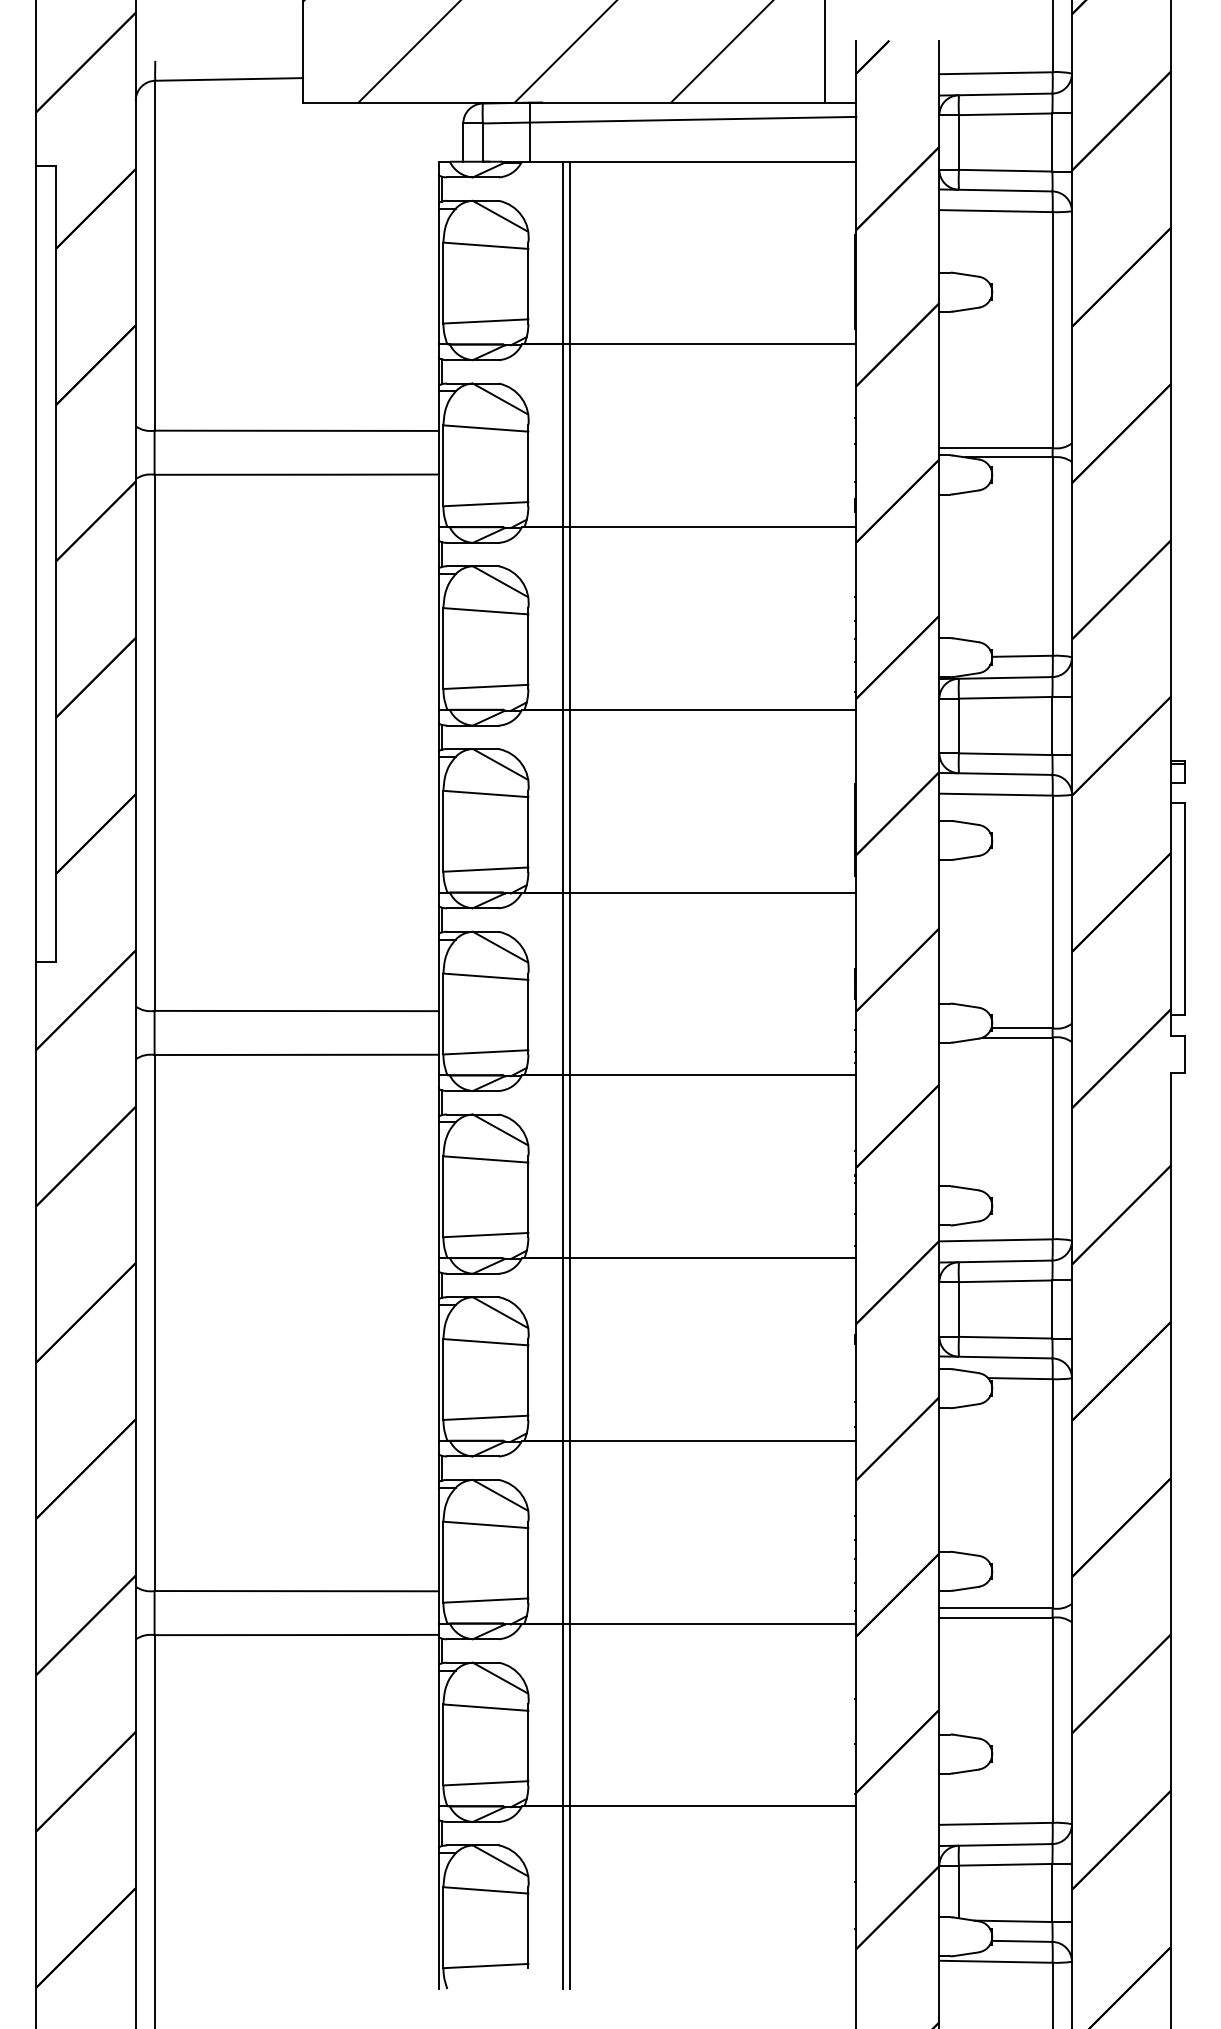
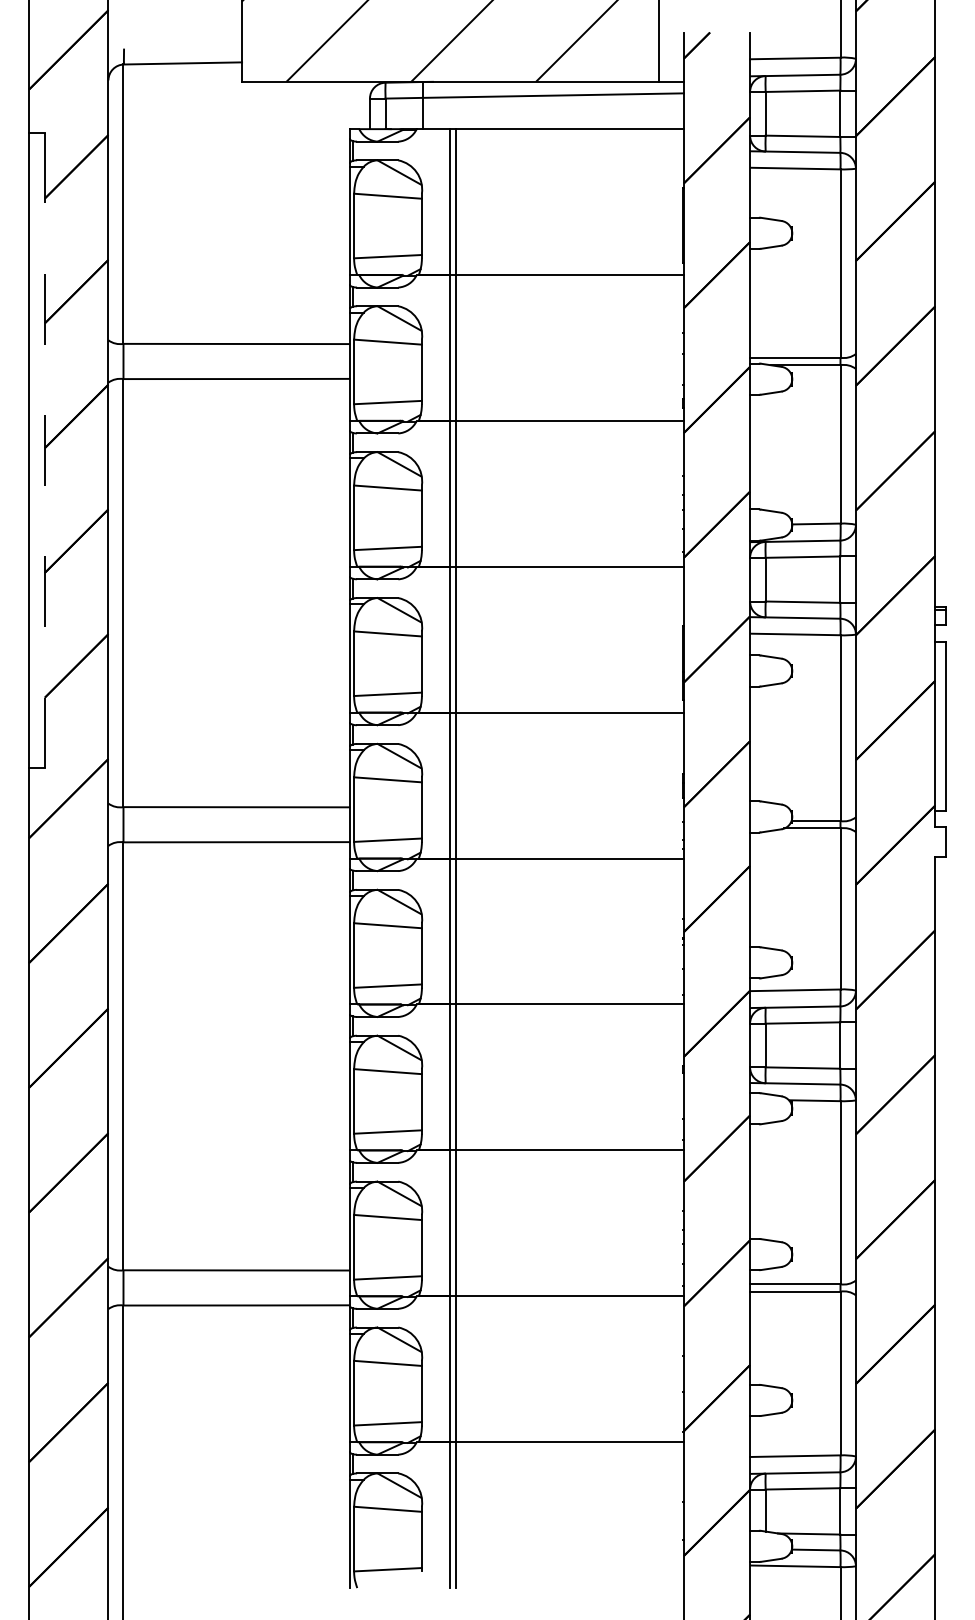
line: (55, 564) -> (44, 450), solid -> dashed

